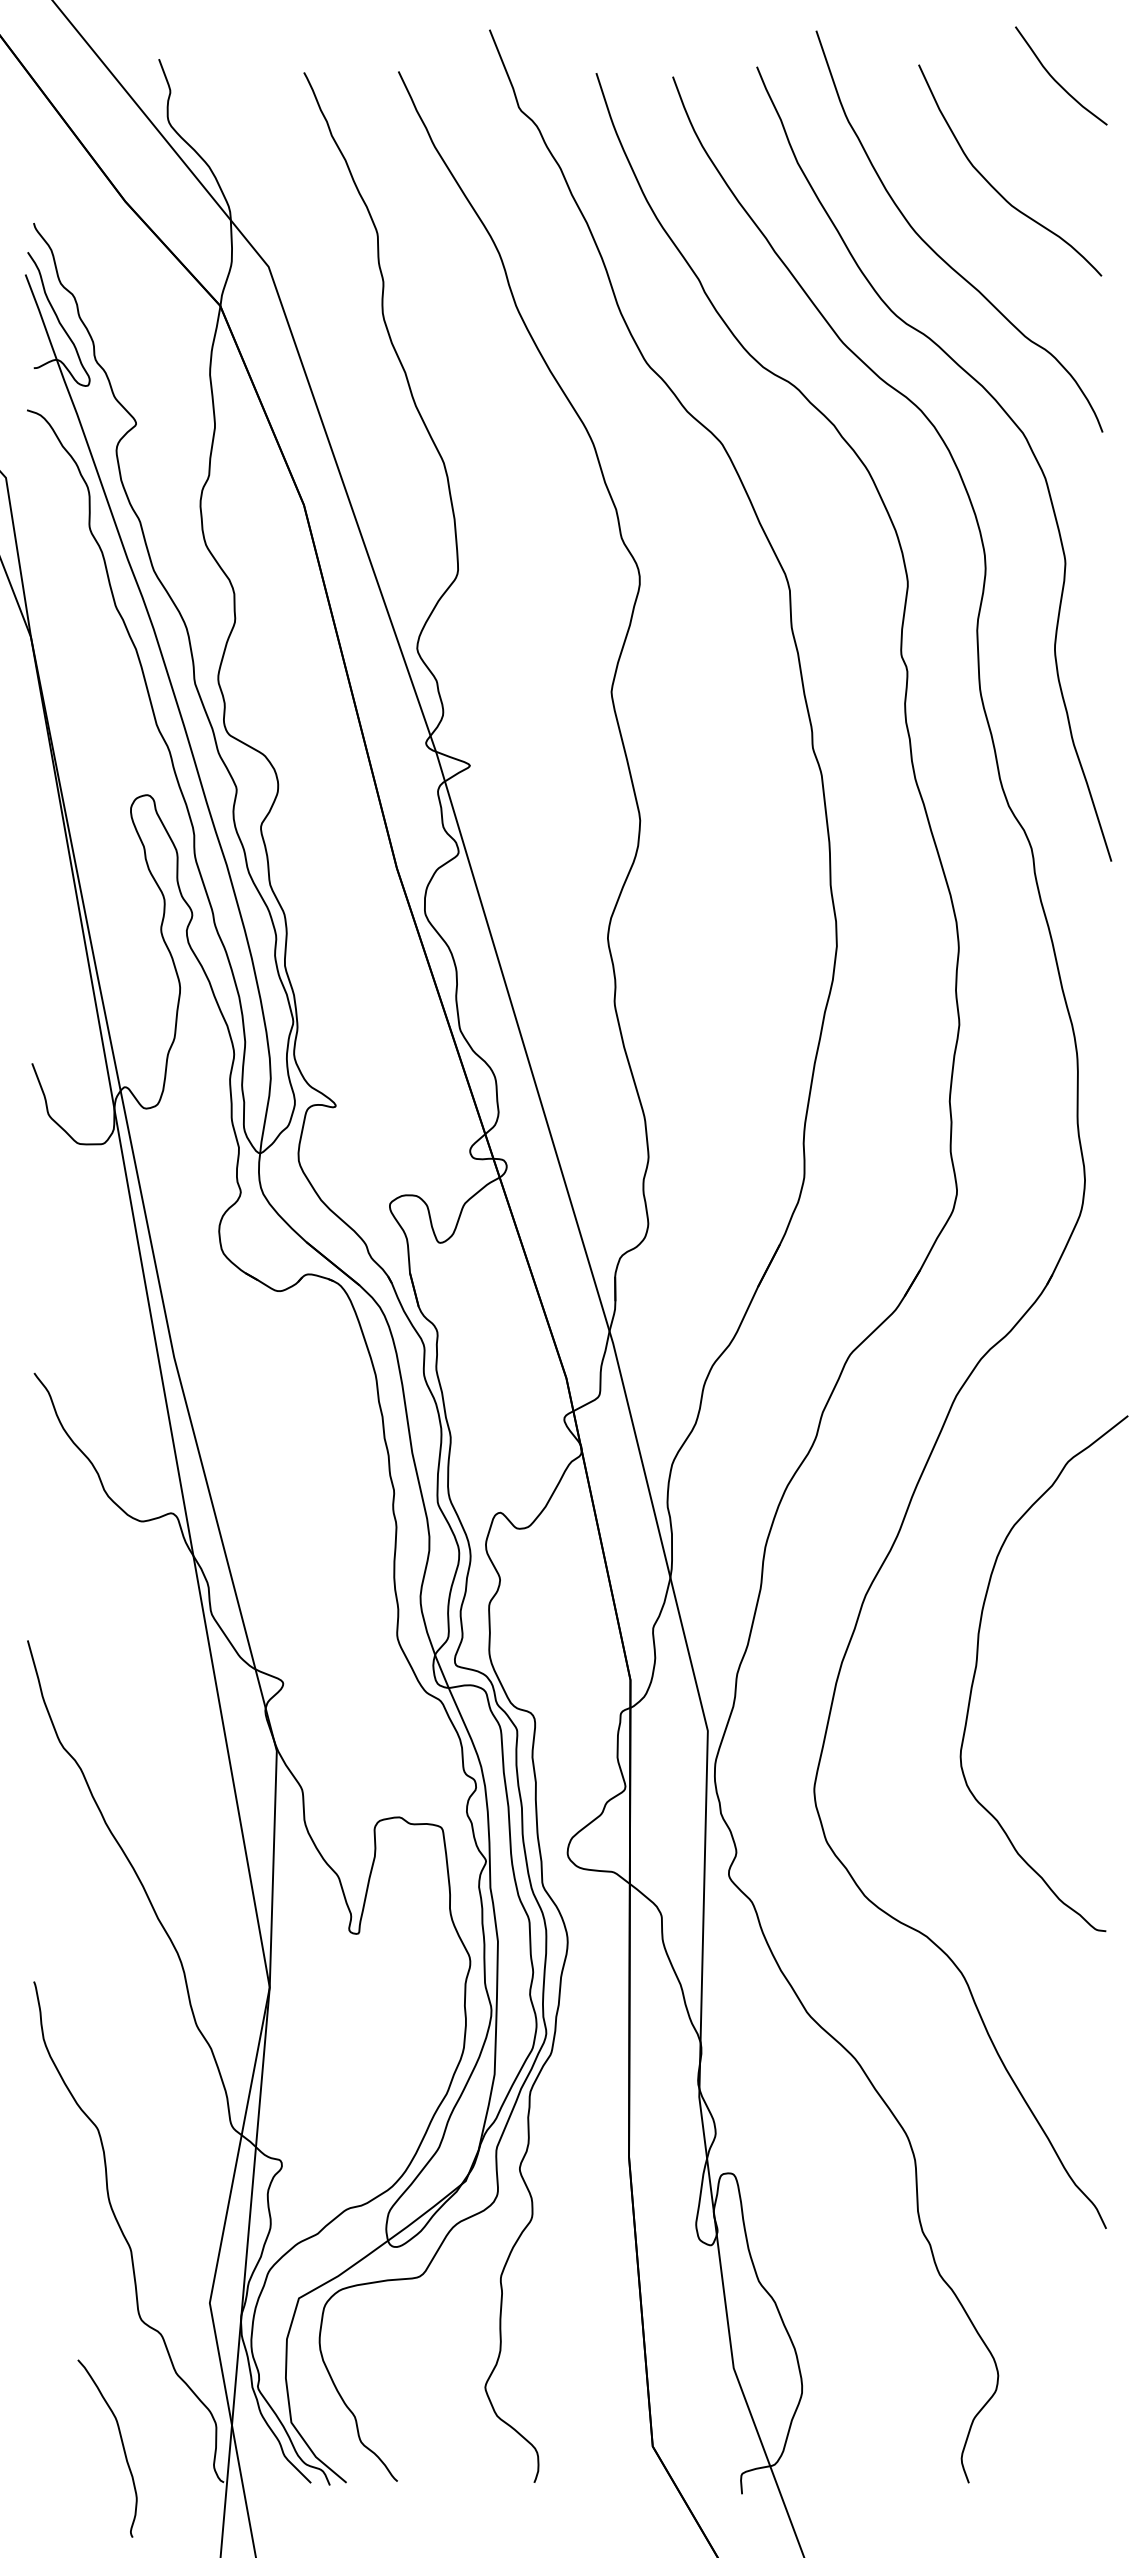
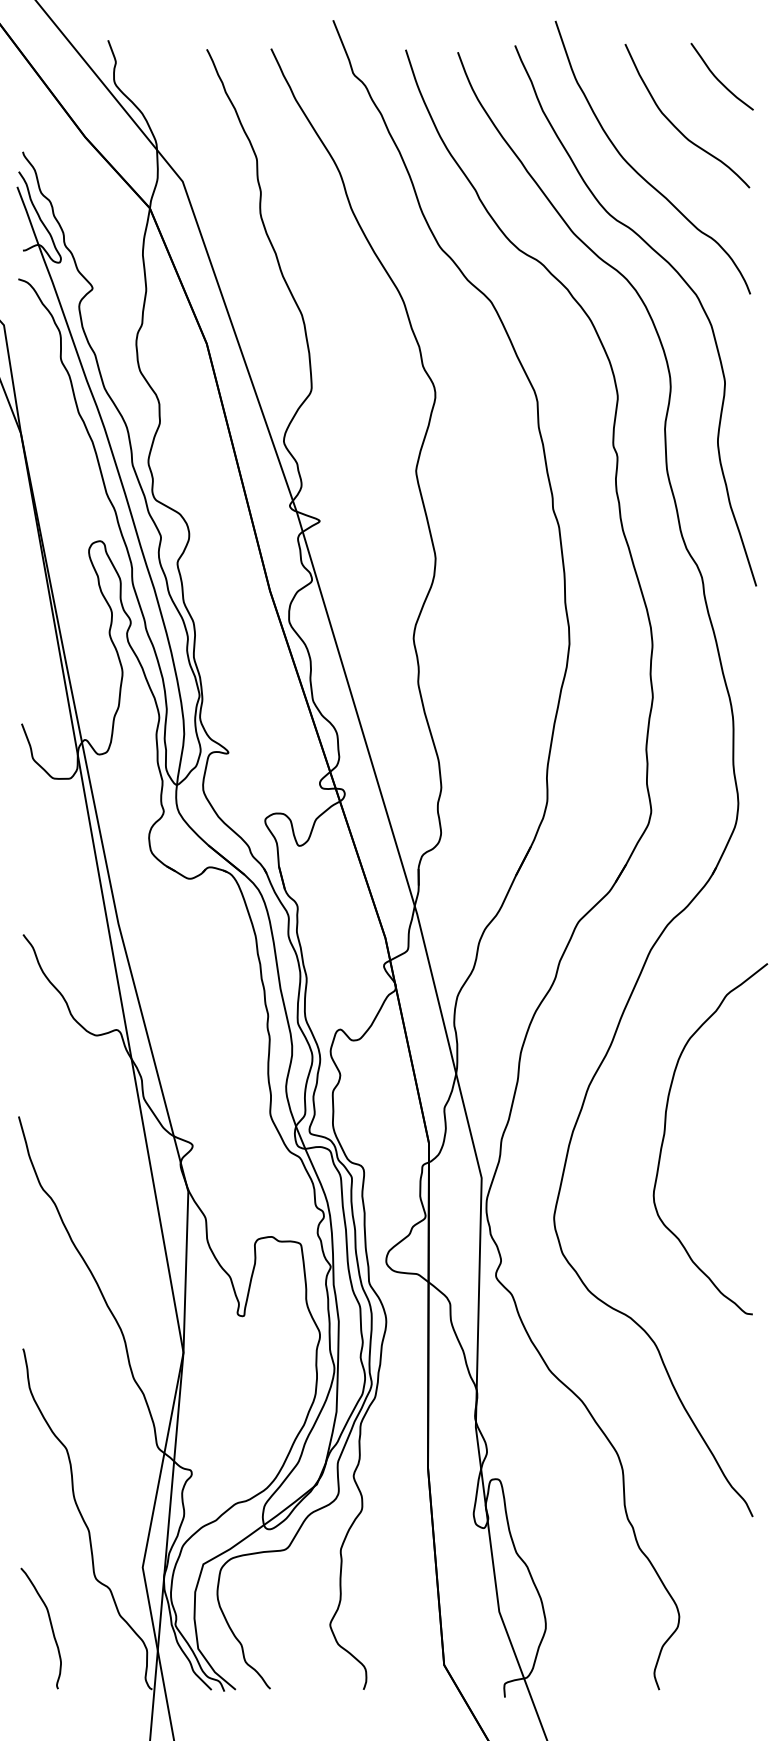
curve: (1055, 78) -> (718, 78), moved
curve: (121, 2445) -> (50, 1626), moved

